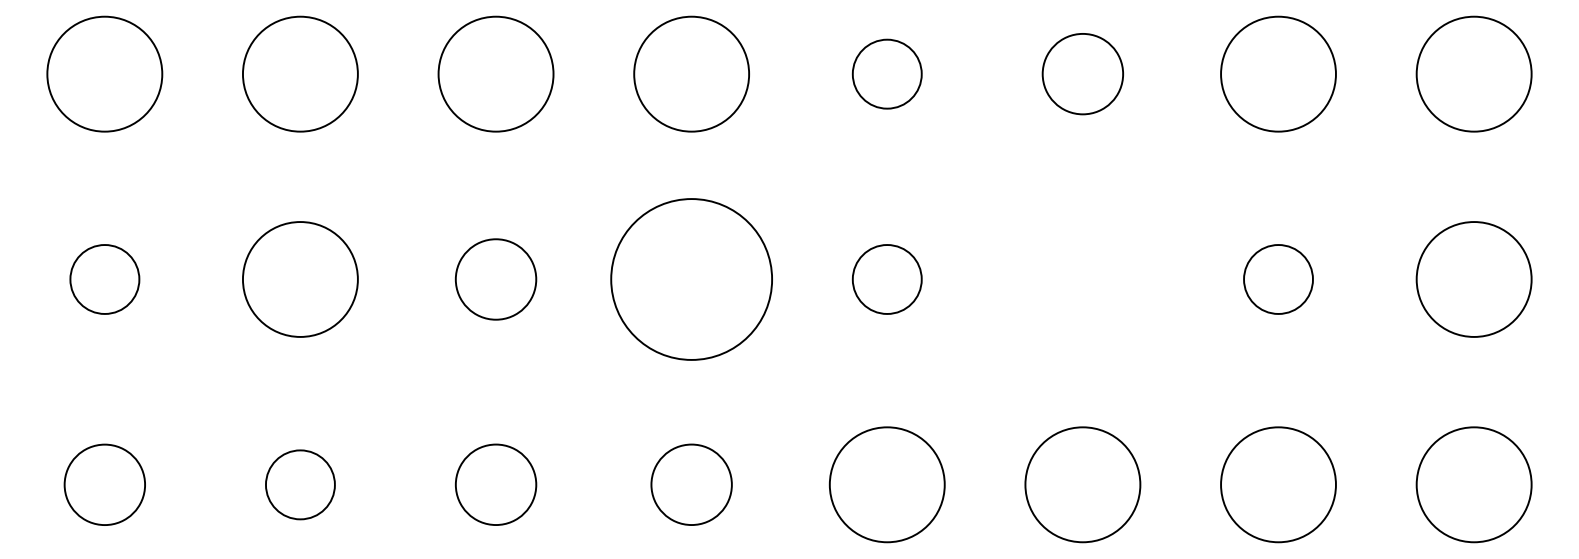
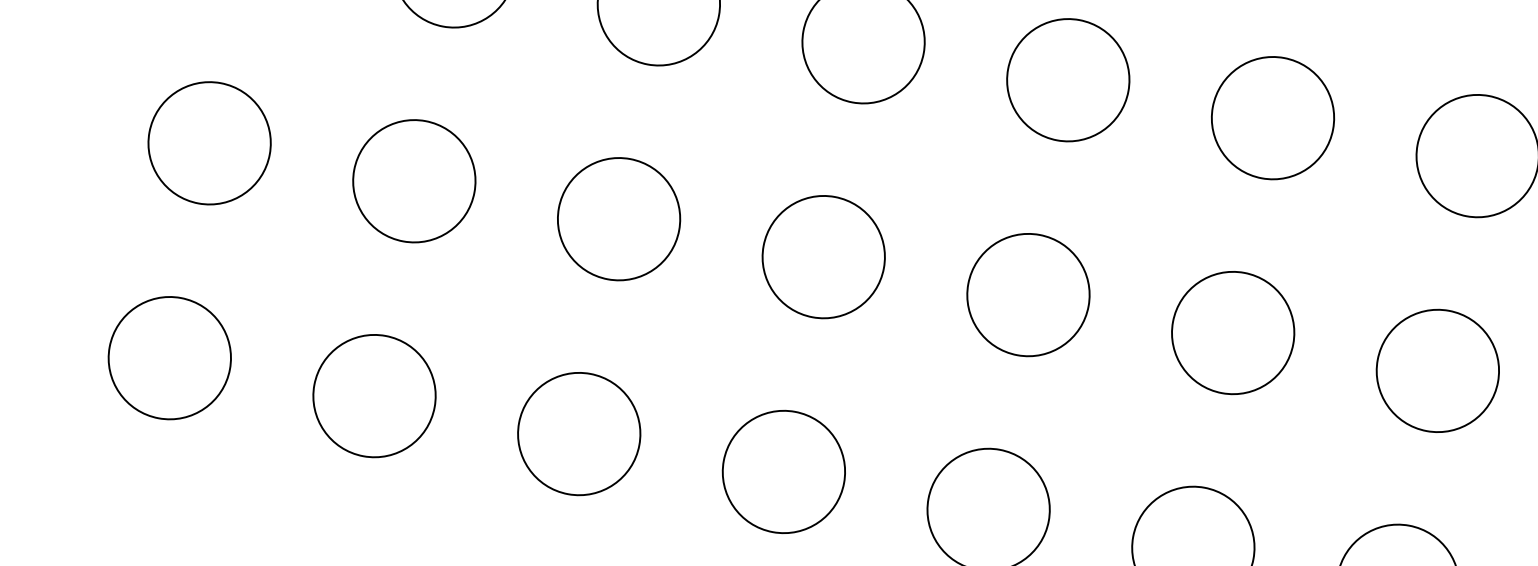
circle: (886, 73) -> (1067, 79), size x1.67
circle: (1082, 73) -> (1272, 117), size x1.43
circle: (104, 279) -> (209, 143), size x1.67
circle: (495, 279) -> (618, 219), size x1.43
circle: (691, 279) -> (823, 257), size x0.71
circle: (886, 279) -> (1027, 294), size x1.67
circle: (1082, 279) -> (1232, 332), added
circle: (1278, 279) -> (1437, 370), size x1.67
circle: (104, 484) -> (169, 357), size x1.43
circle: (300, 484) -> (374, 395), size x1.67
circle: (495, 484) -> (578, 433), size x1.43
circle: (691, 484) -> (783, 471), size x1.43

